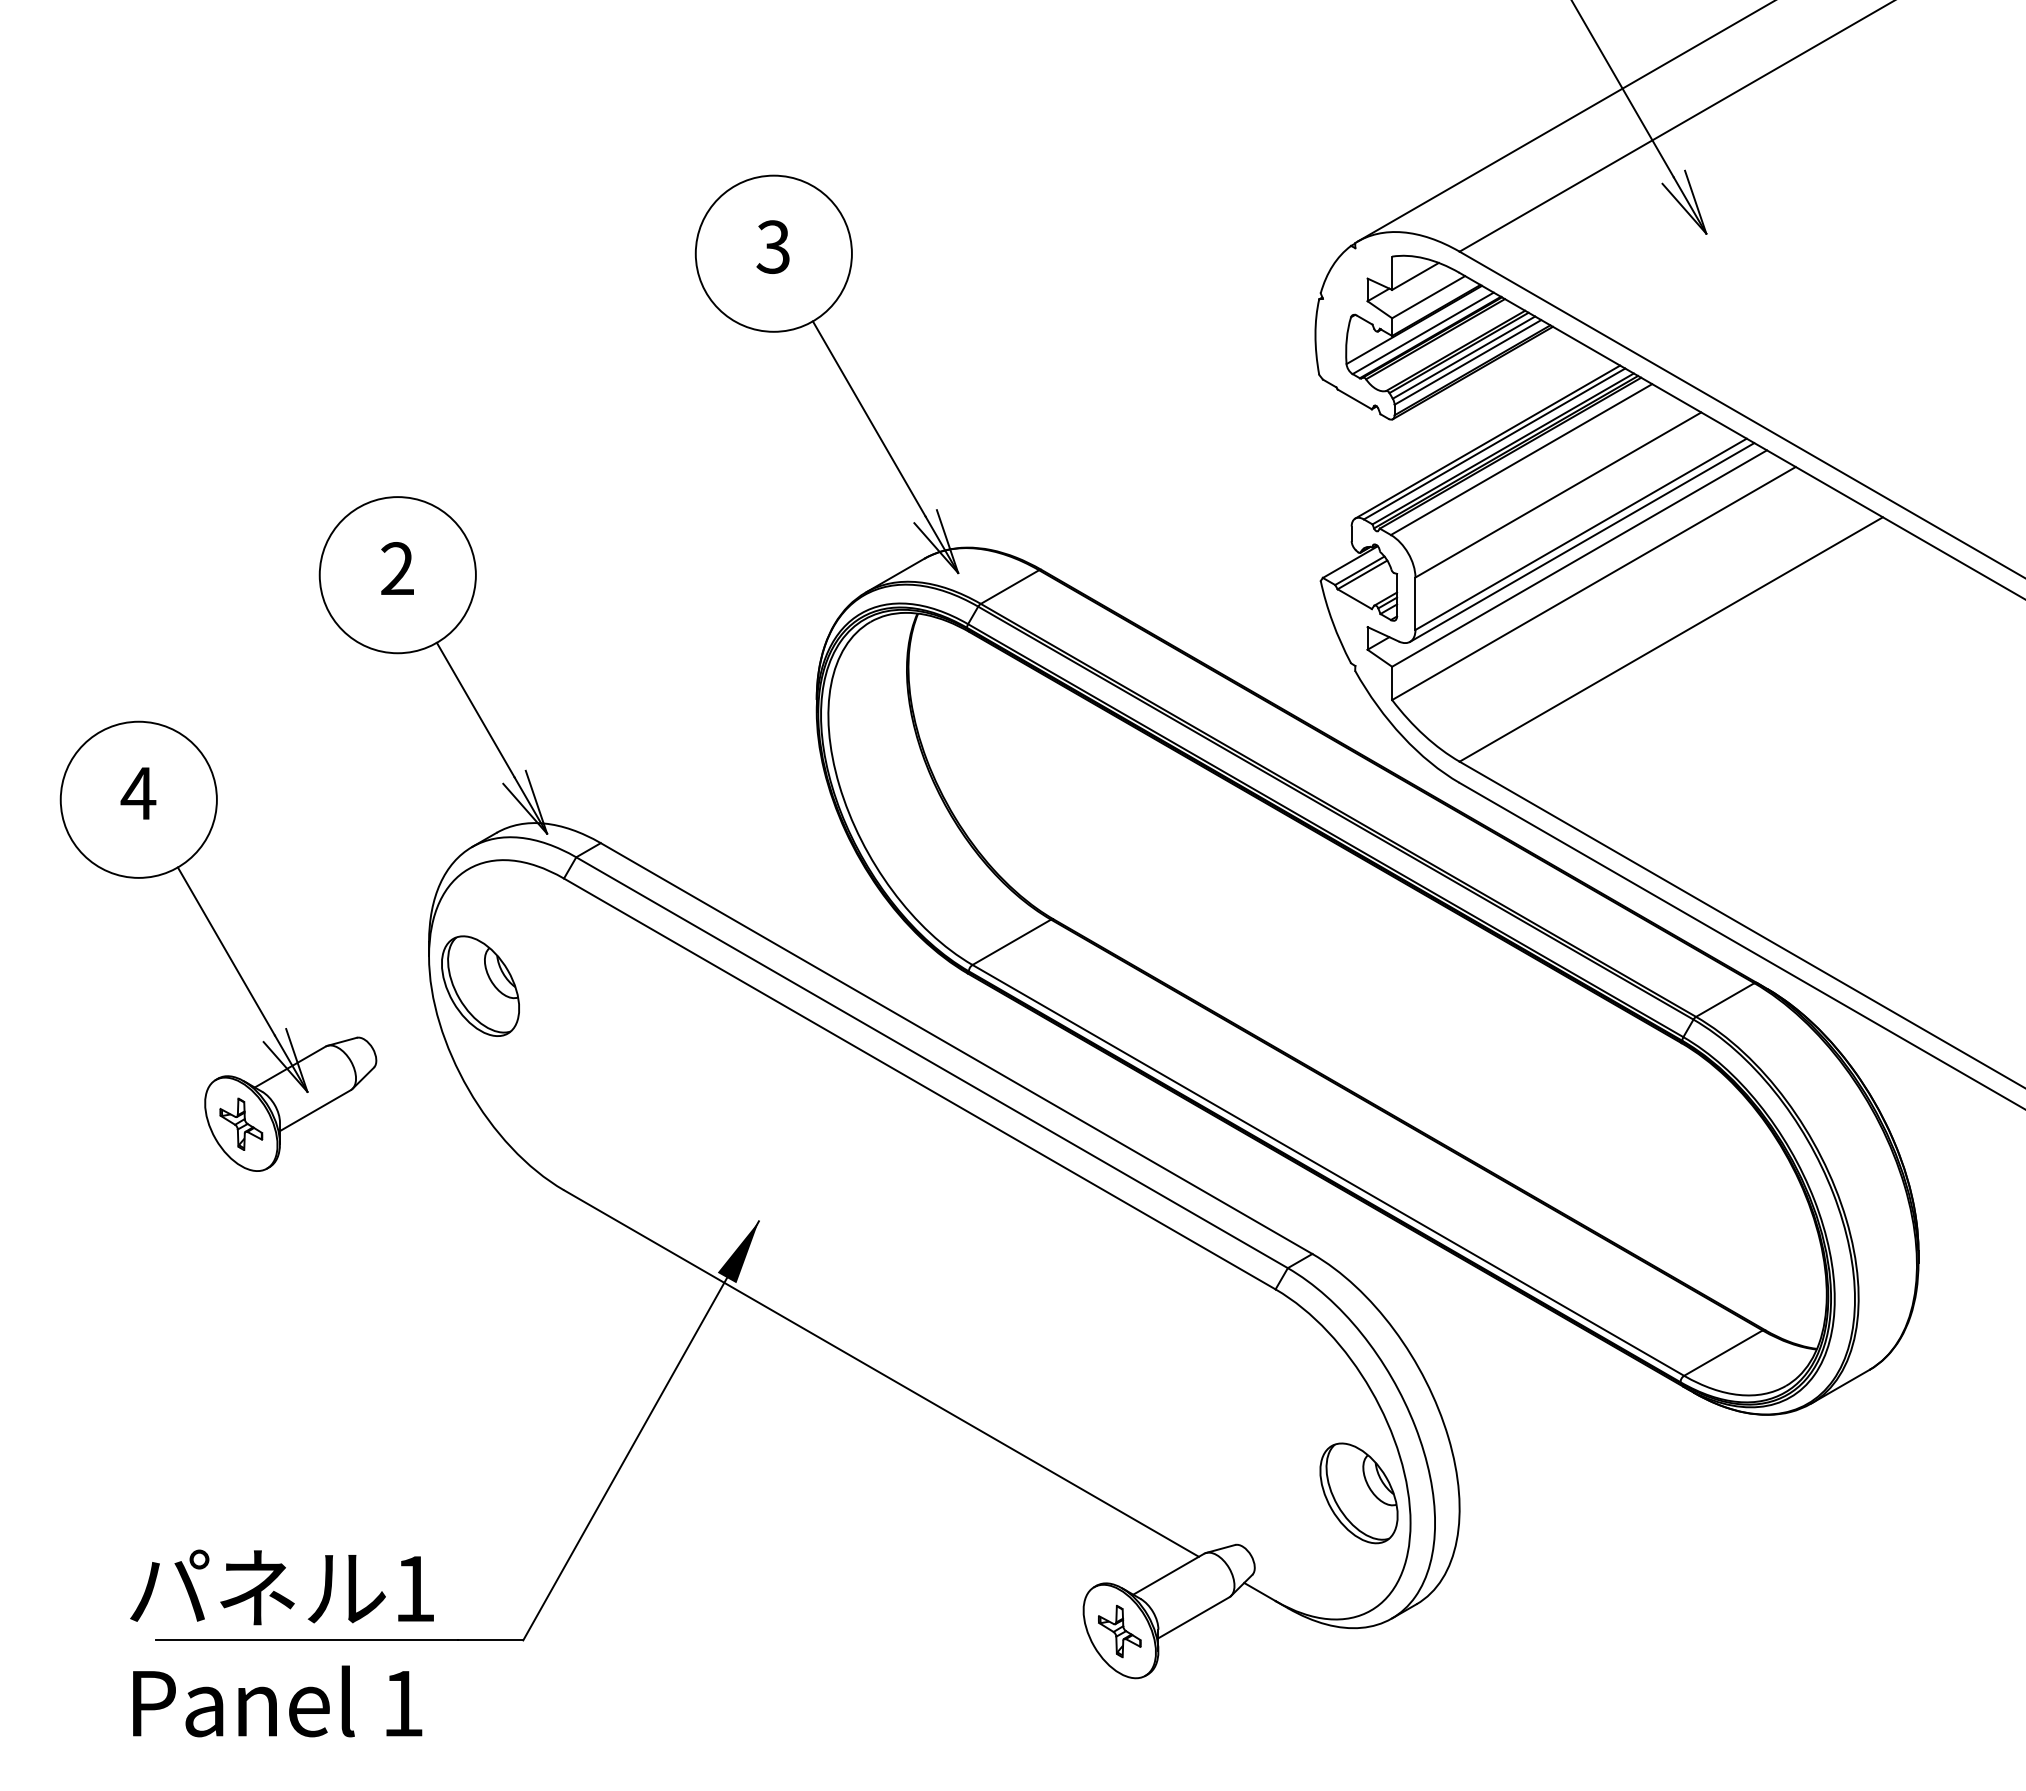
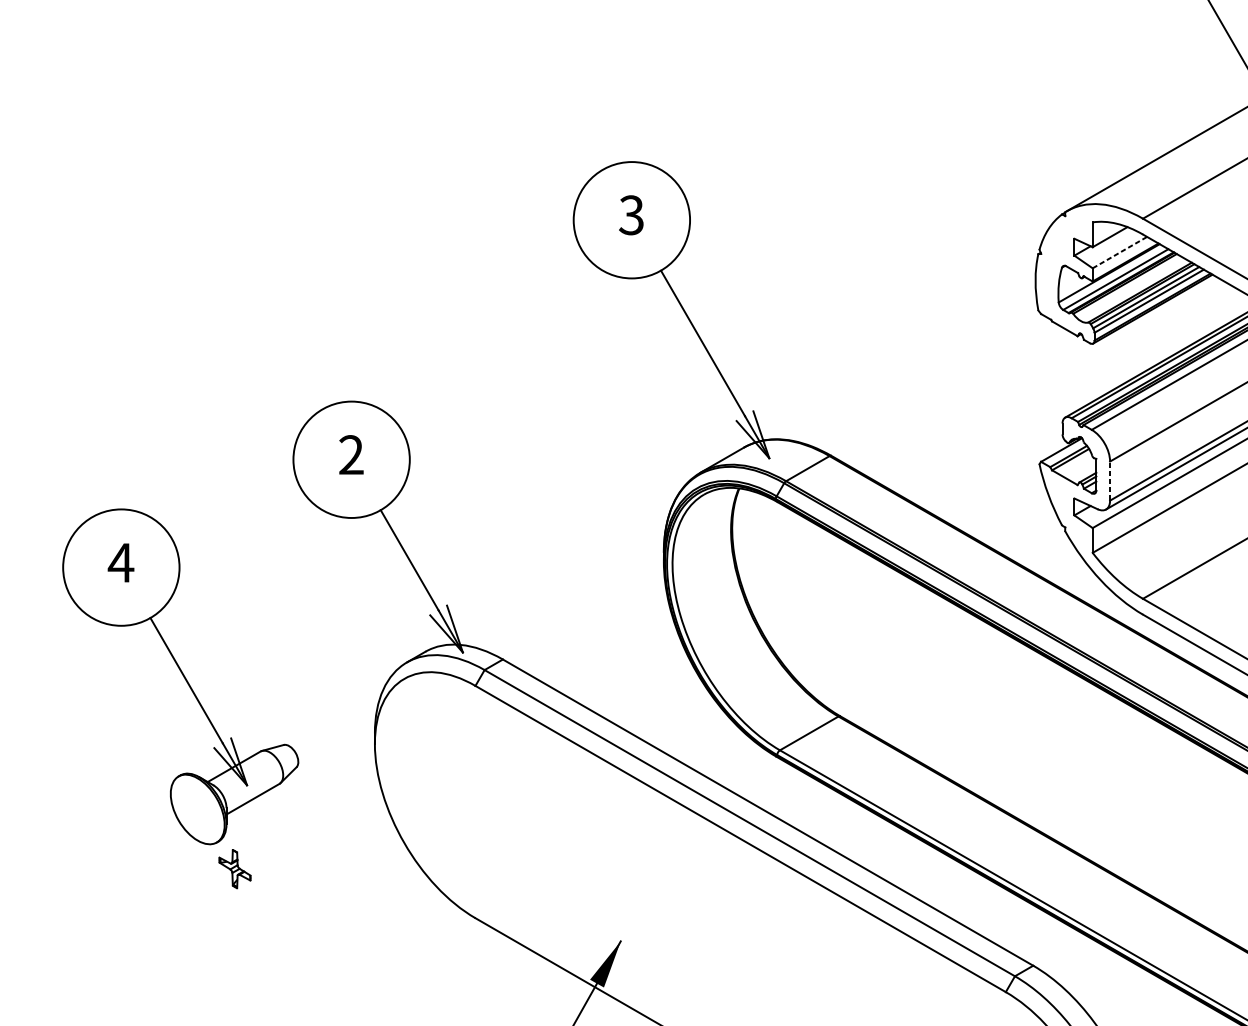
line: (1429, 296) -> (1120, 252), solid -> dashed
line: (1415, 603) -> (1110, 480), solid -> dashed
part: (218, 945) -> (180, 676), moved
part: (480, 985) -> (413, 765), removed

